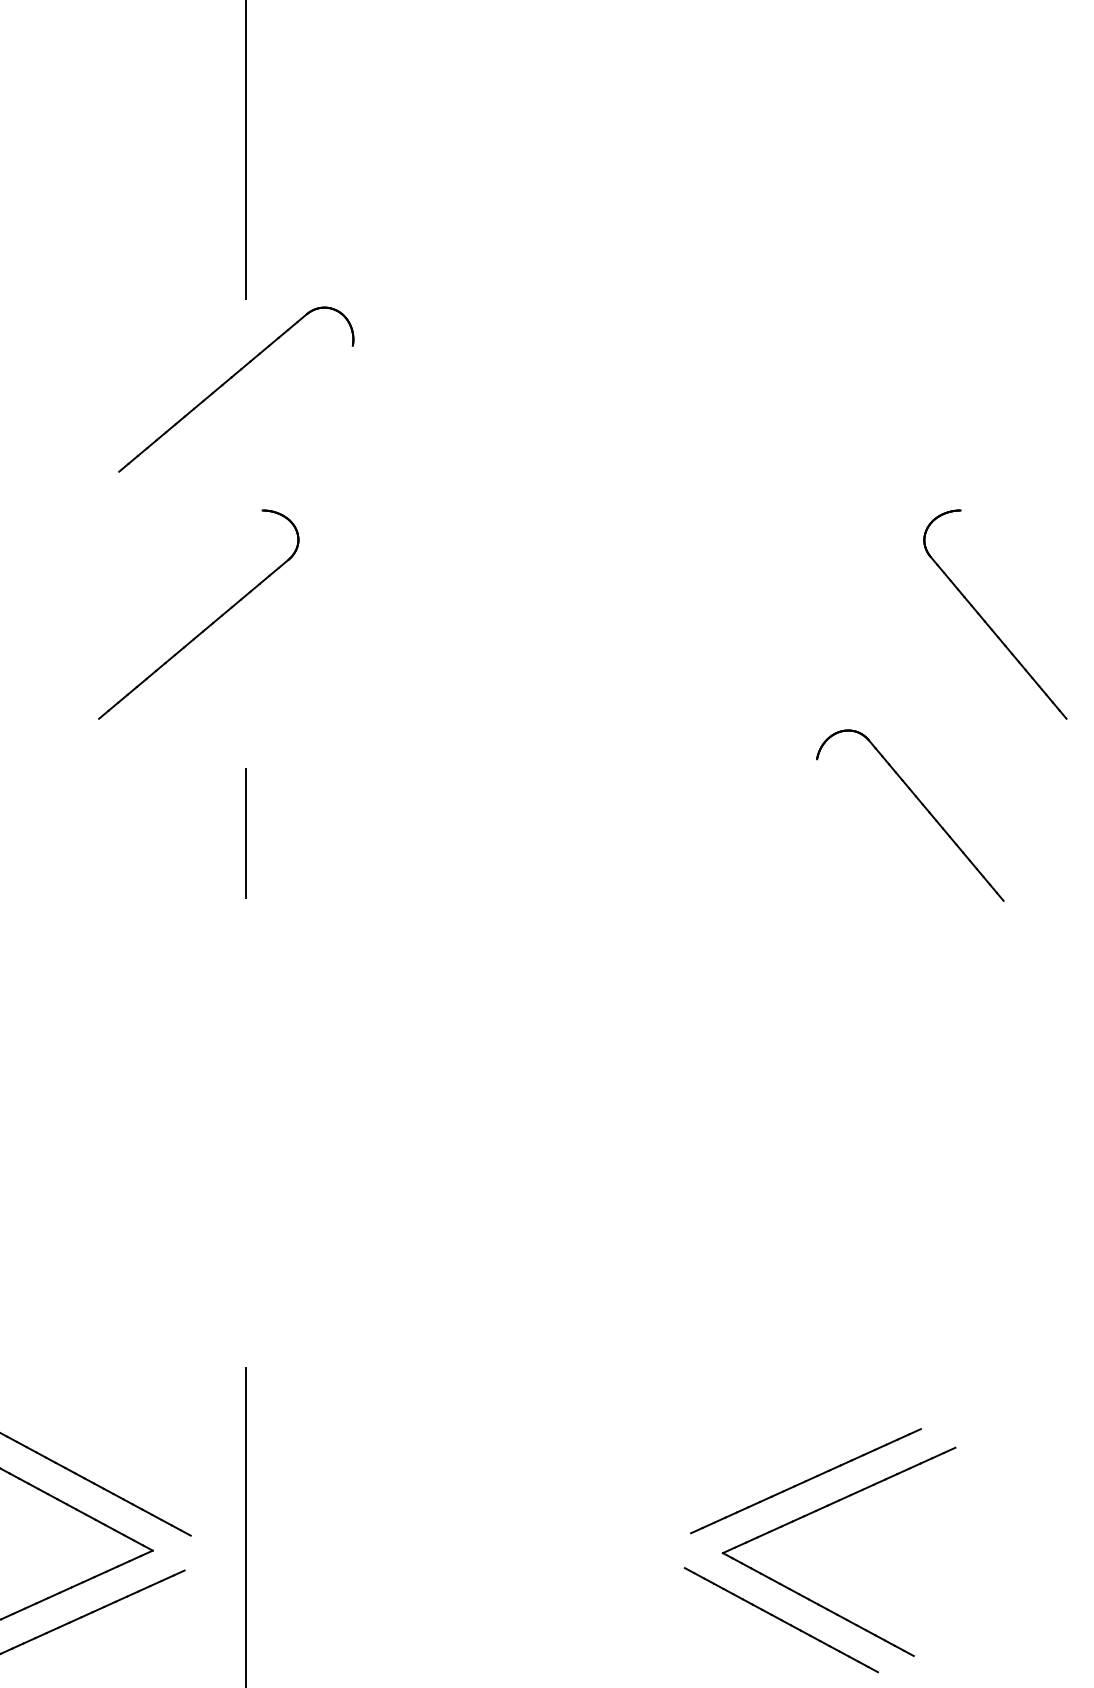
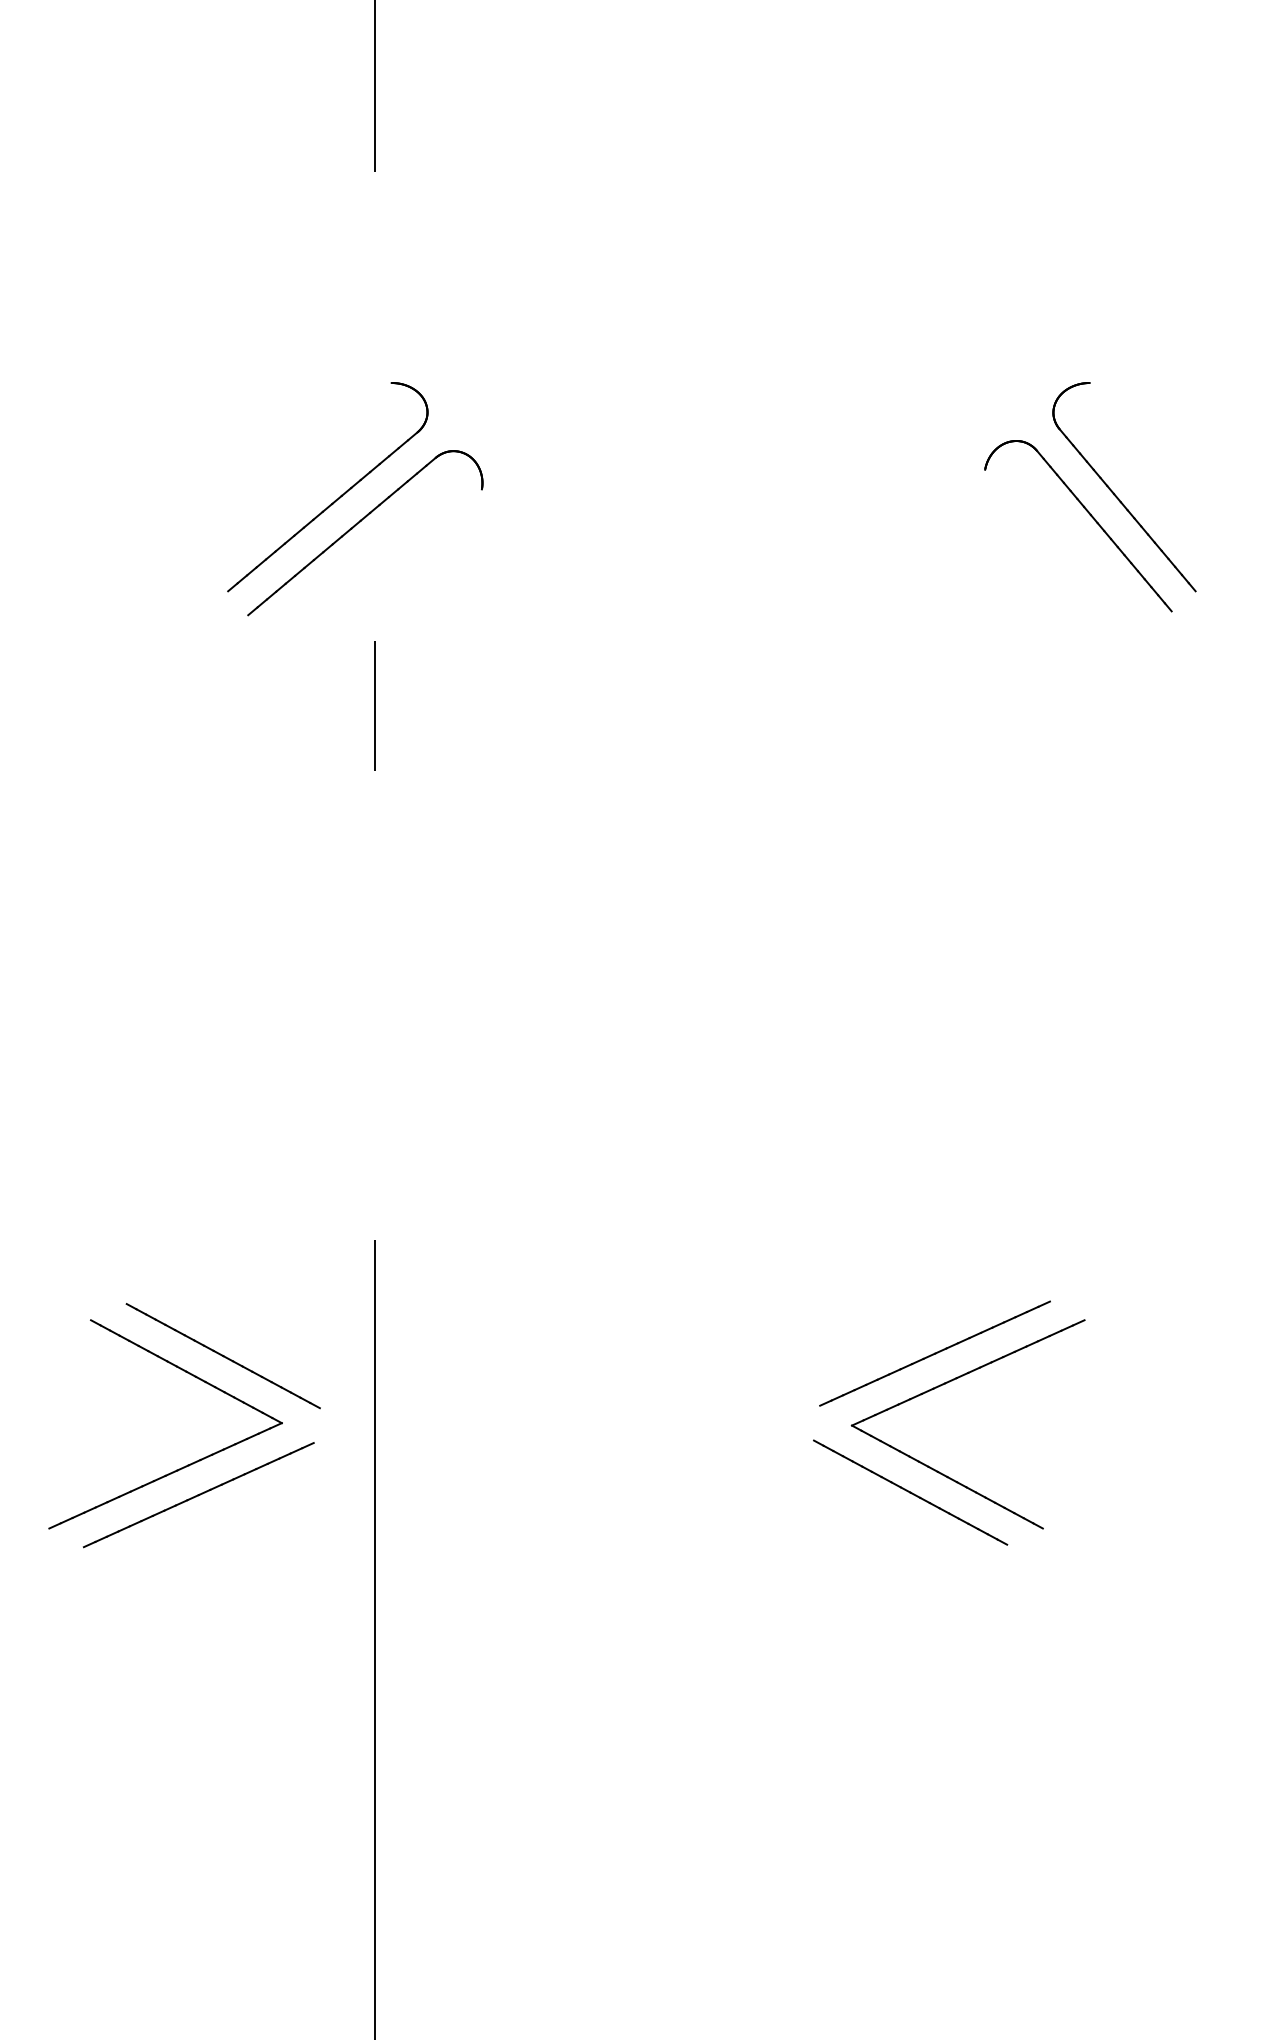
part: (230, 380) -> (359, 523), moved
part: (921, 805) -> (1089, 515), moved

